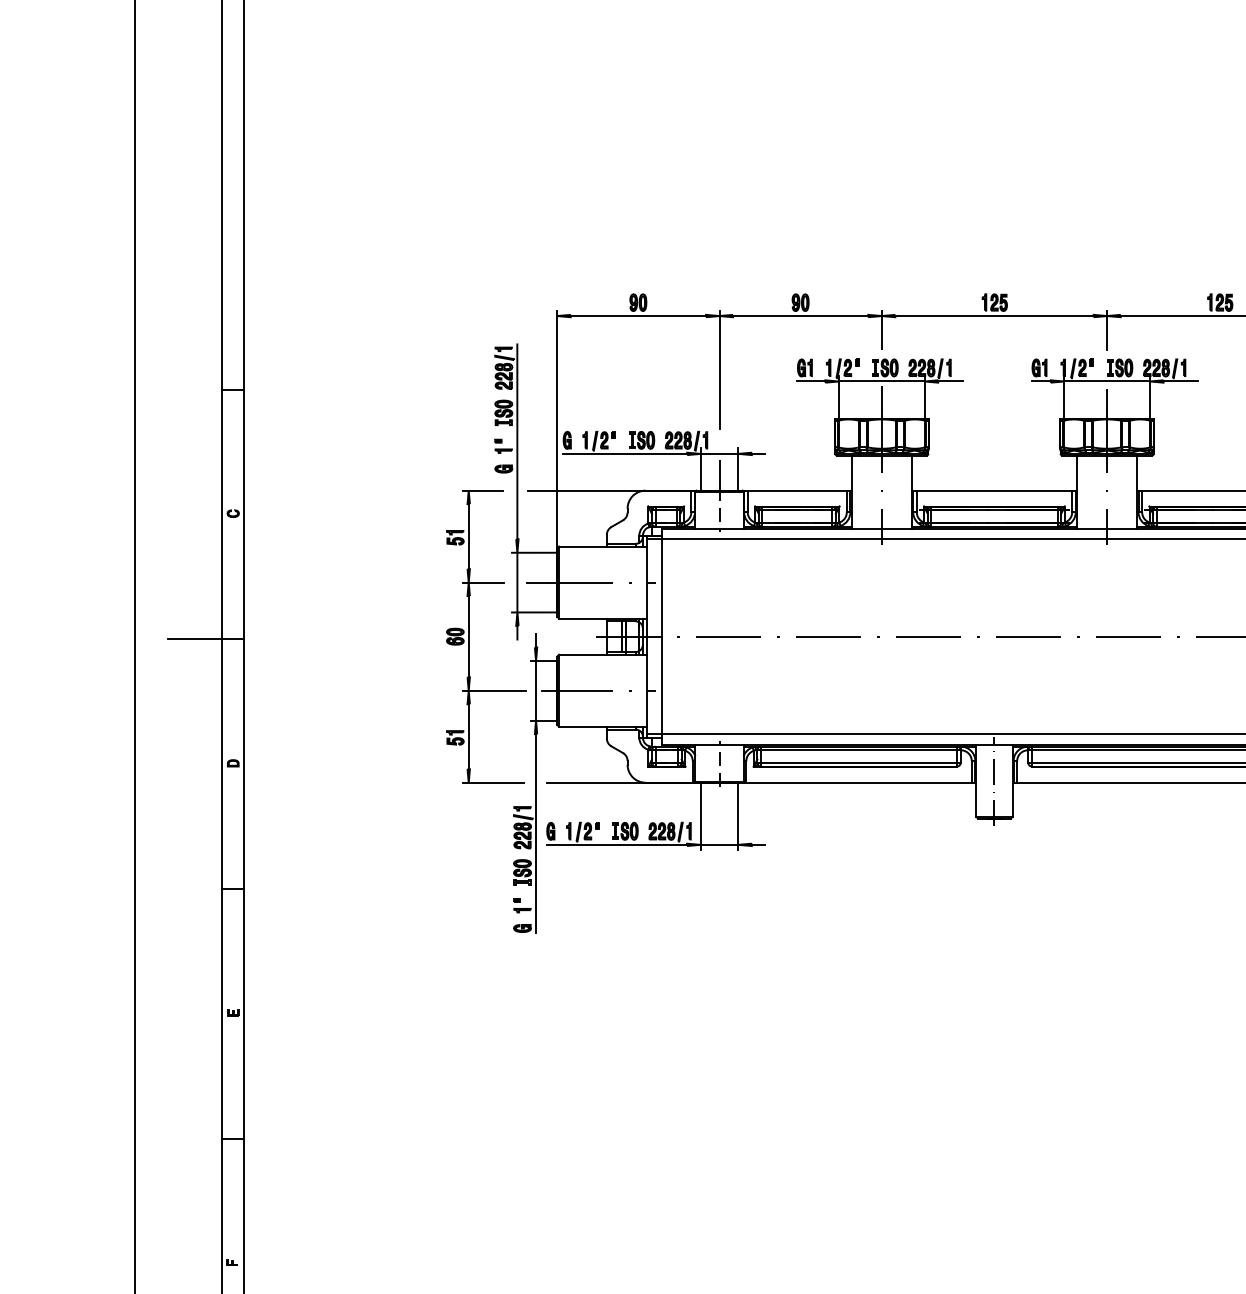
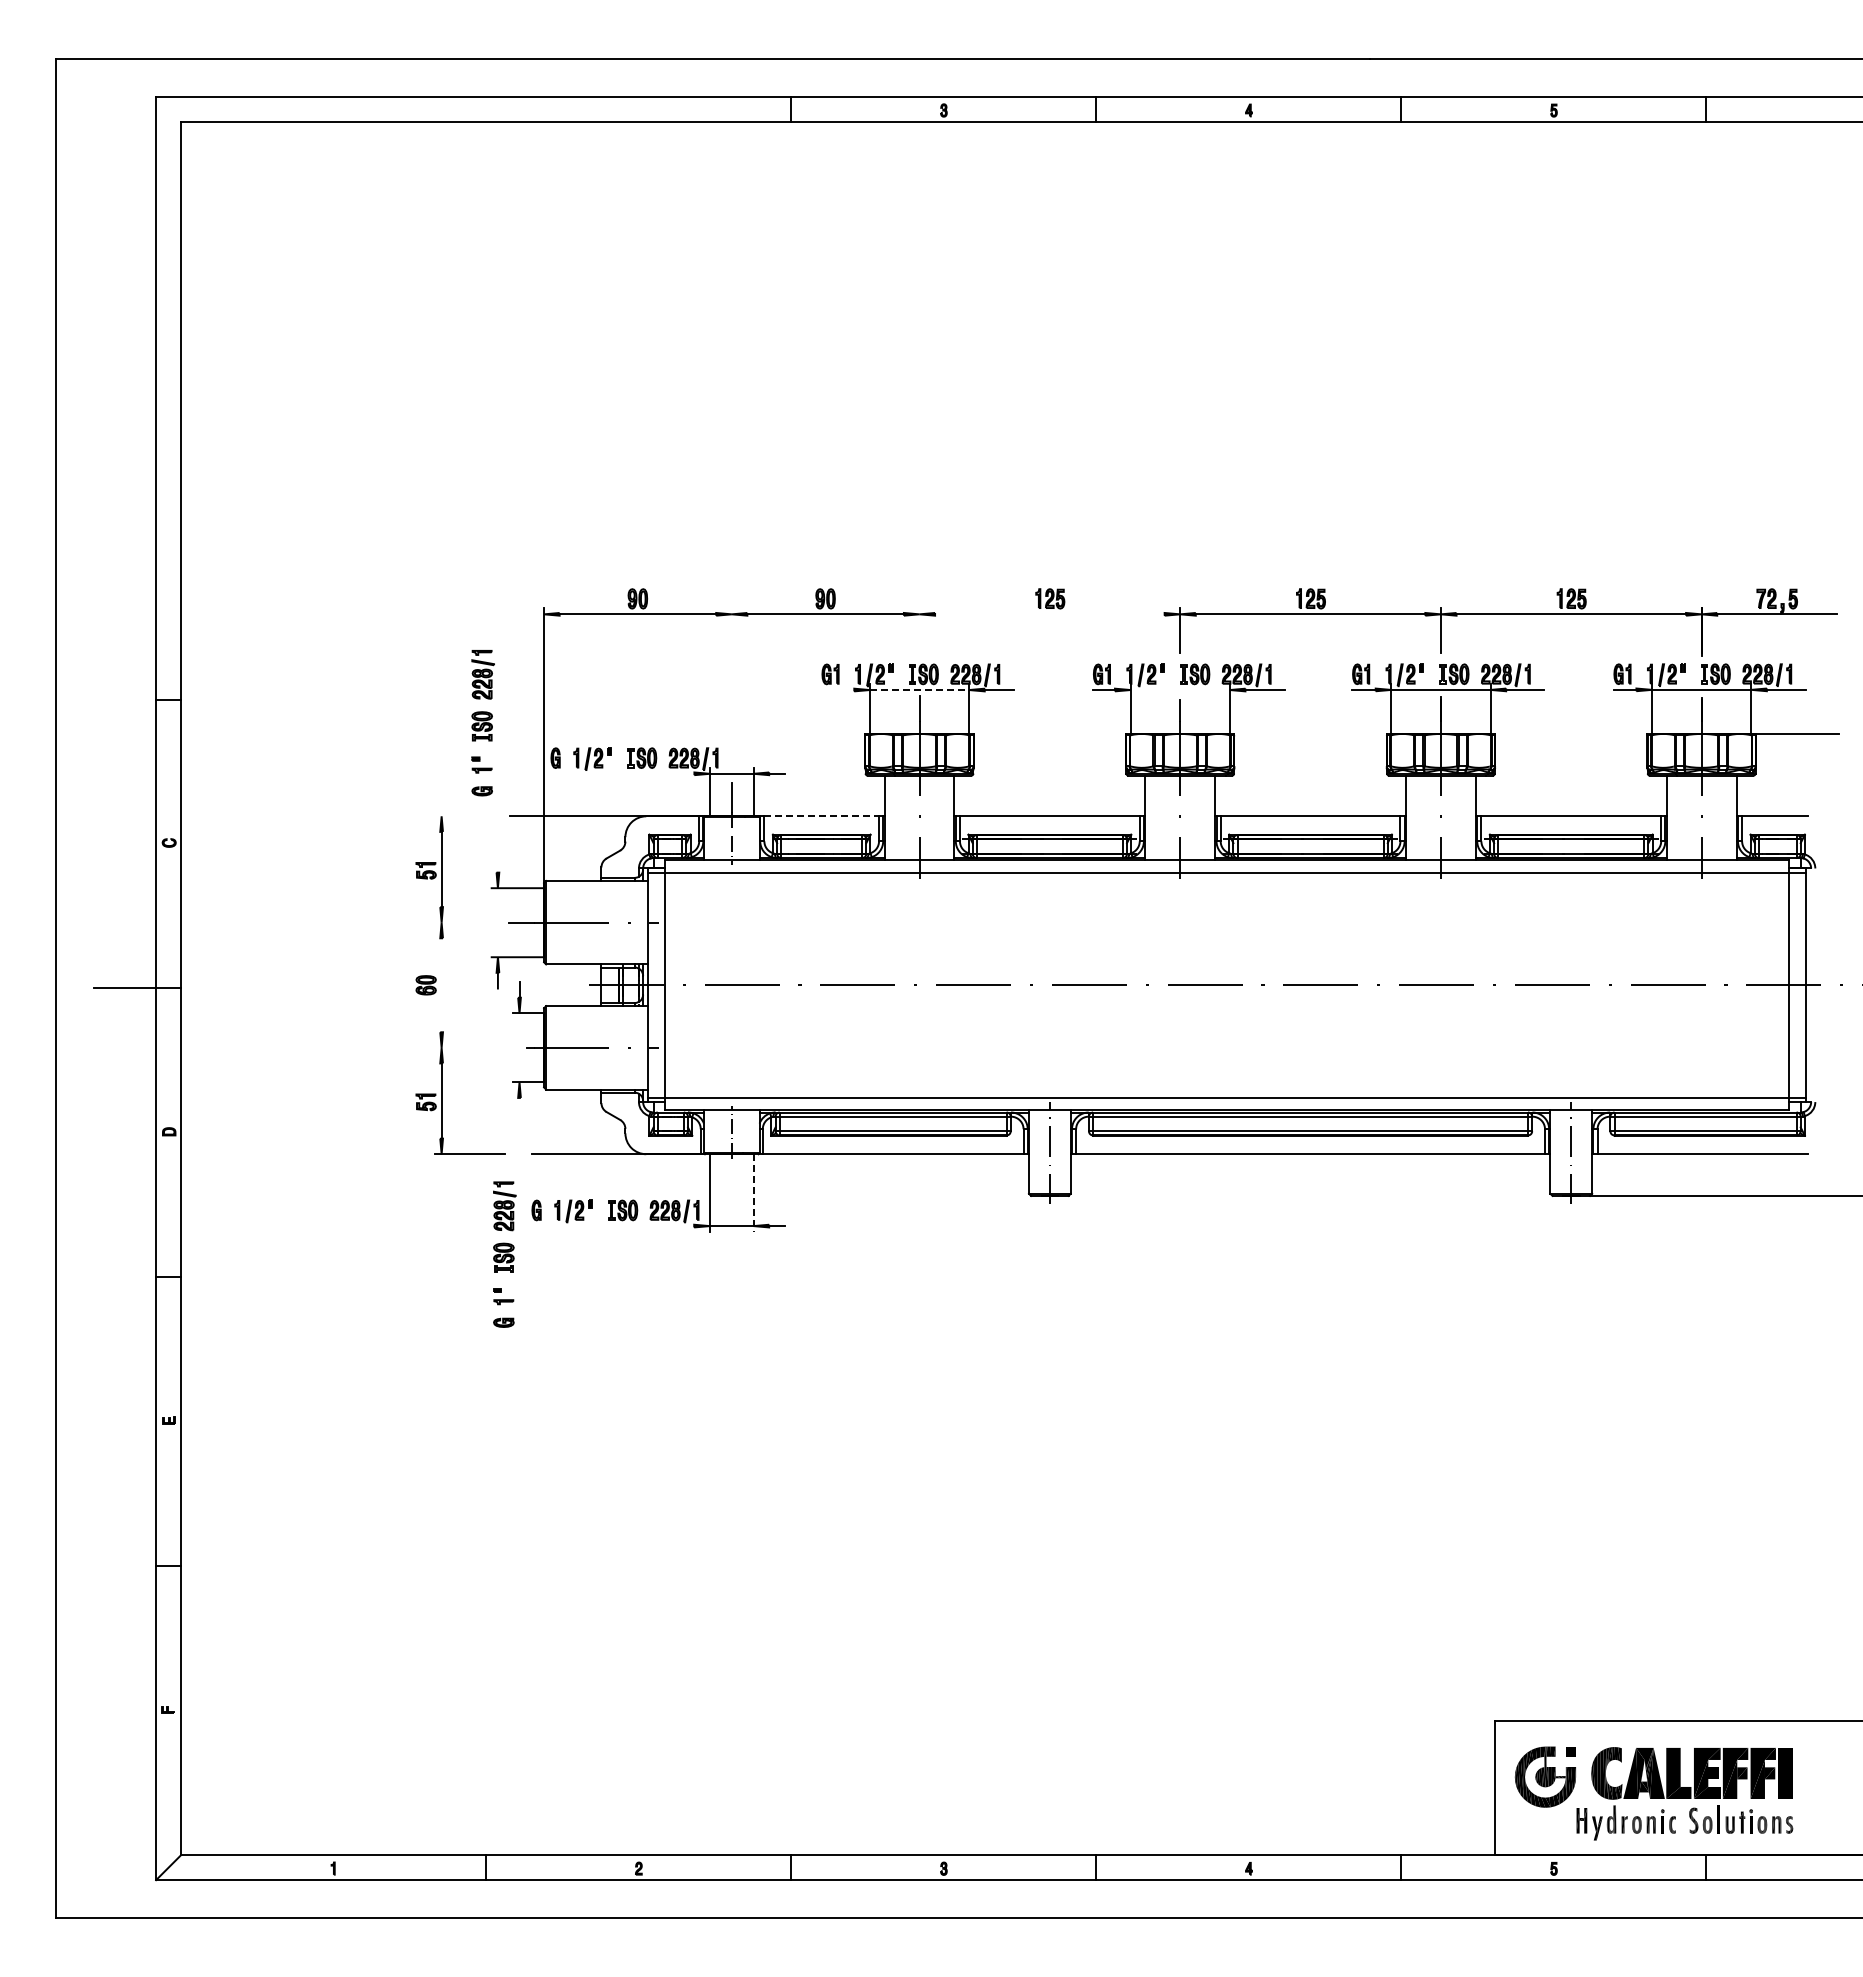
line: (994, 316) -> (1049, 614), removed
line: (881, 330) -> (919, 630), removed
line: (719, 369) -> (731, 676), removed
line: (810, 381) -> (837, 690), removed
line: (881, 381) -> (919, 690), solid -> dashed
line: (1106, 381) -> (1179, 690), removed
line: (517, 441) -> (497, 759), removed
line: (625, 453) -> (622, 773), removed
line: (483, 490) -> (458, 816), removed
line: (797, 490) -> (822, 816), solid -> dashed
line: (483, 582) -> (458, 922), removed
line: (517, 582) -> (497, 922), removed
line: (468, 636) -> (441, 985), removed
line: (494, 690) -> (471, 1047), removed
line: (536, 690) -> (519, 1047), removed
line: (738, 816) -> (753, 1193), solid -> dashed
line: (536, 833) -> (519, 1212), removed
line: (616, 845) -> (612, 1226), removed

